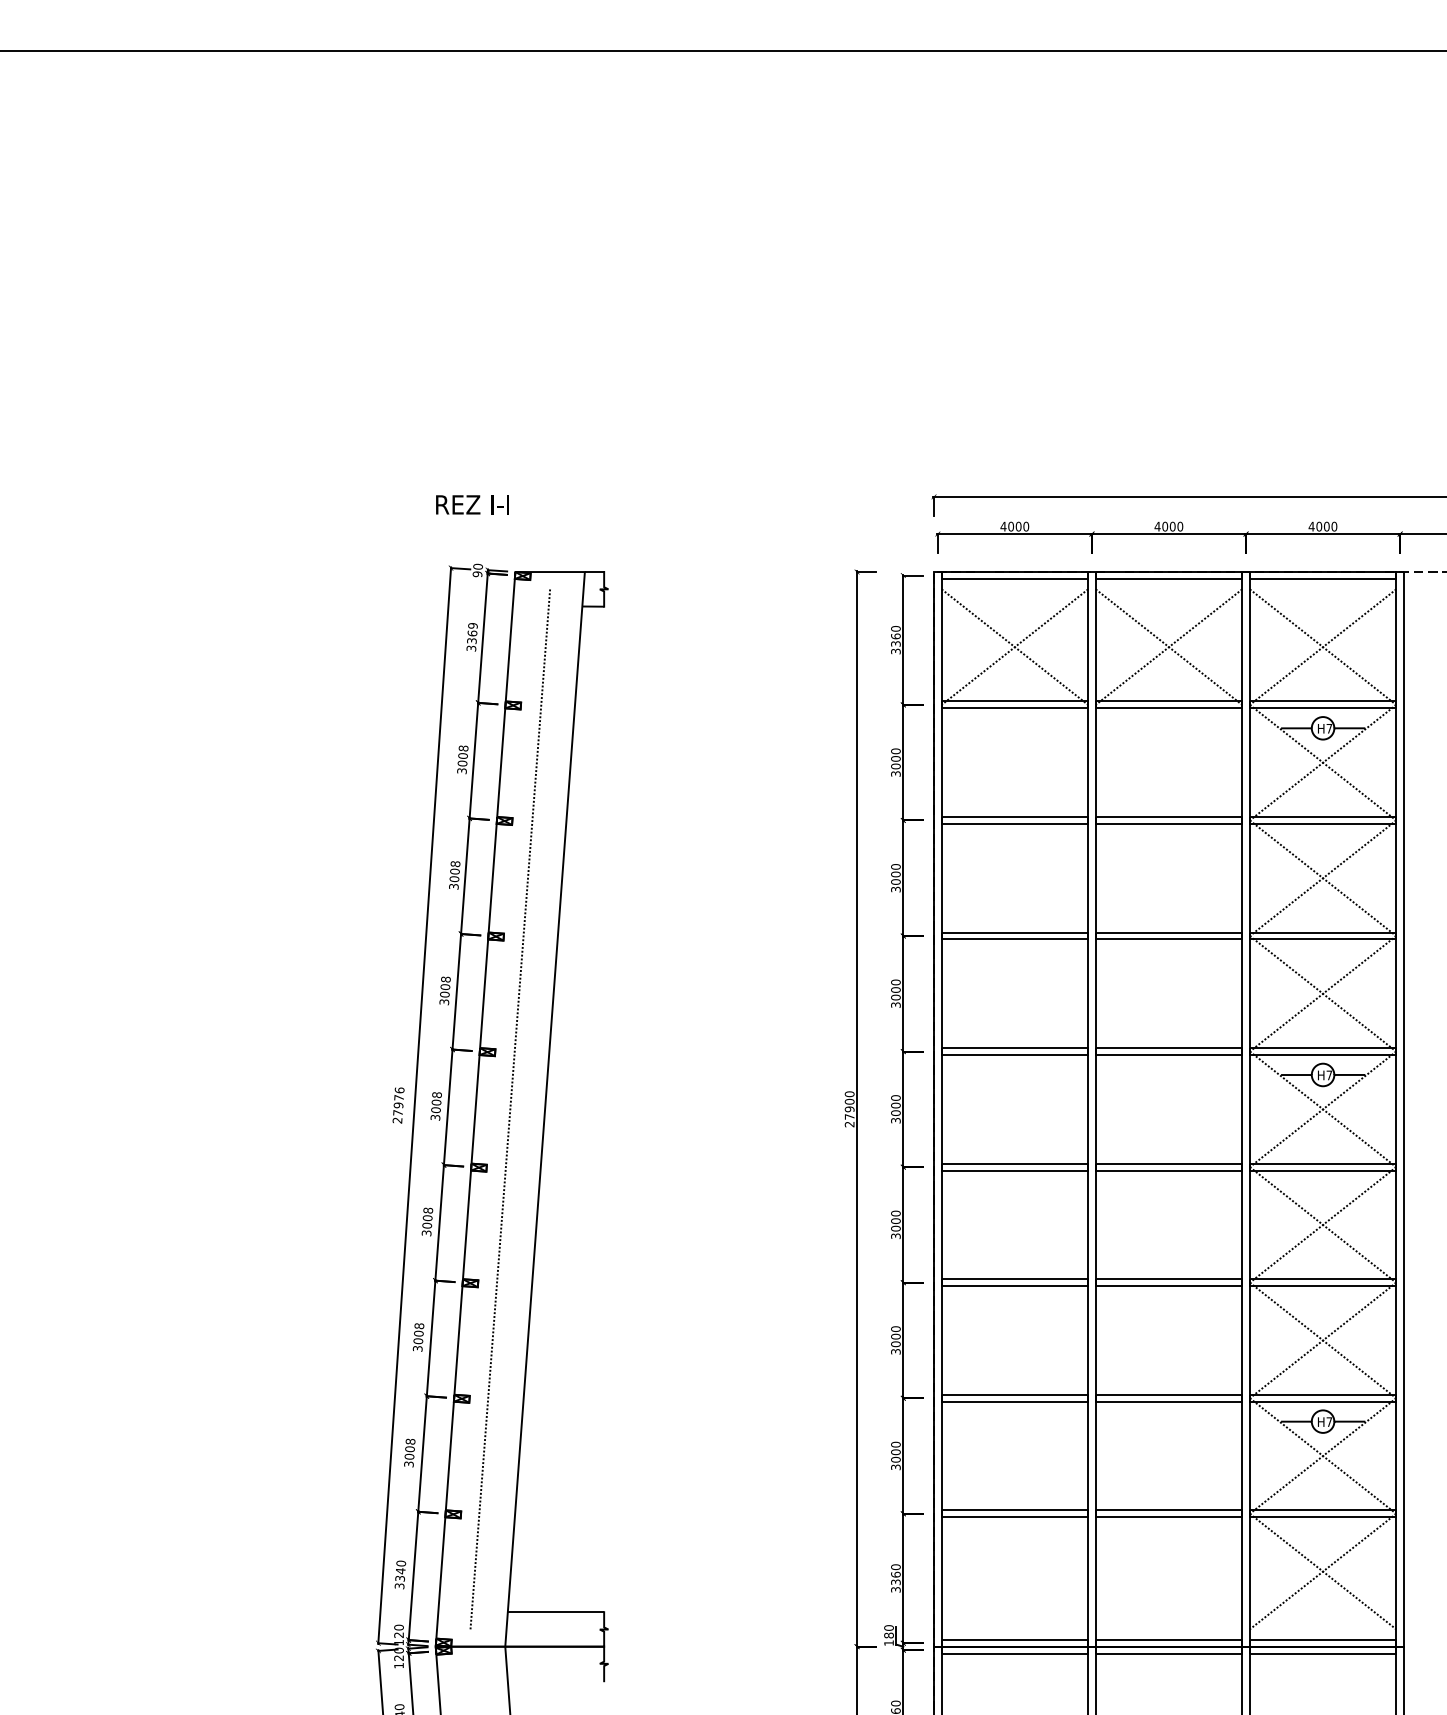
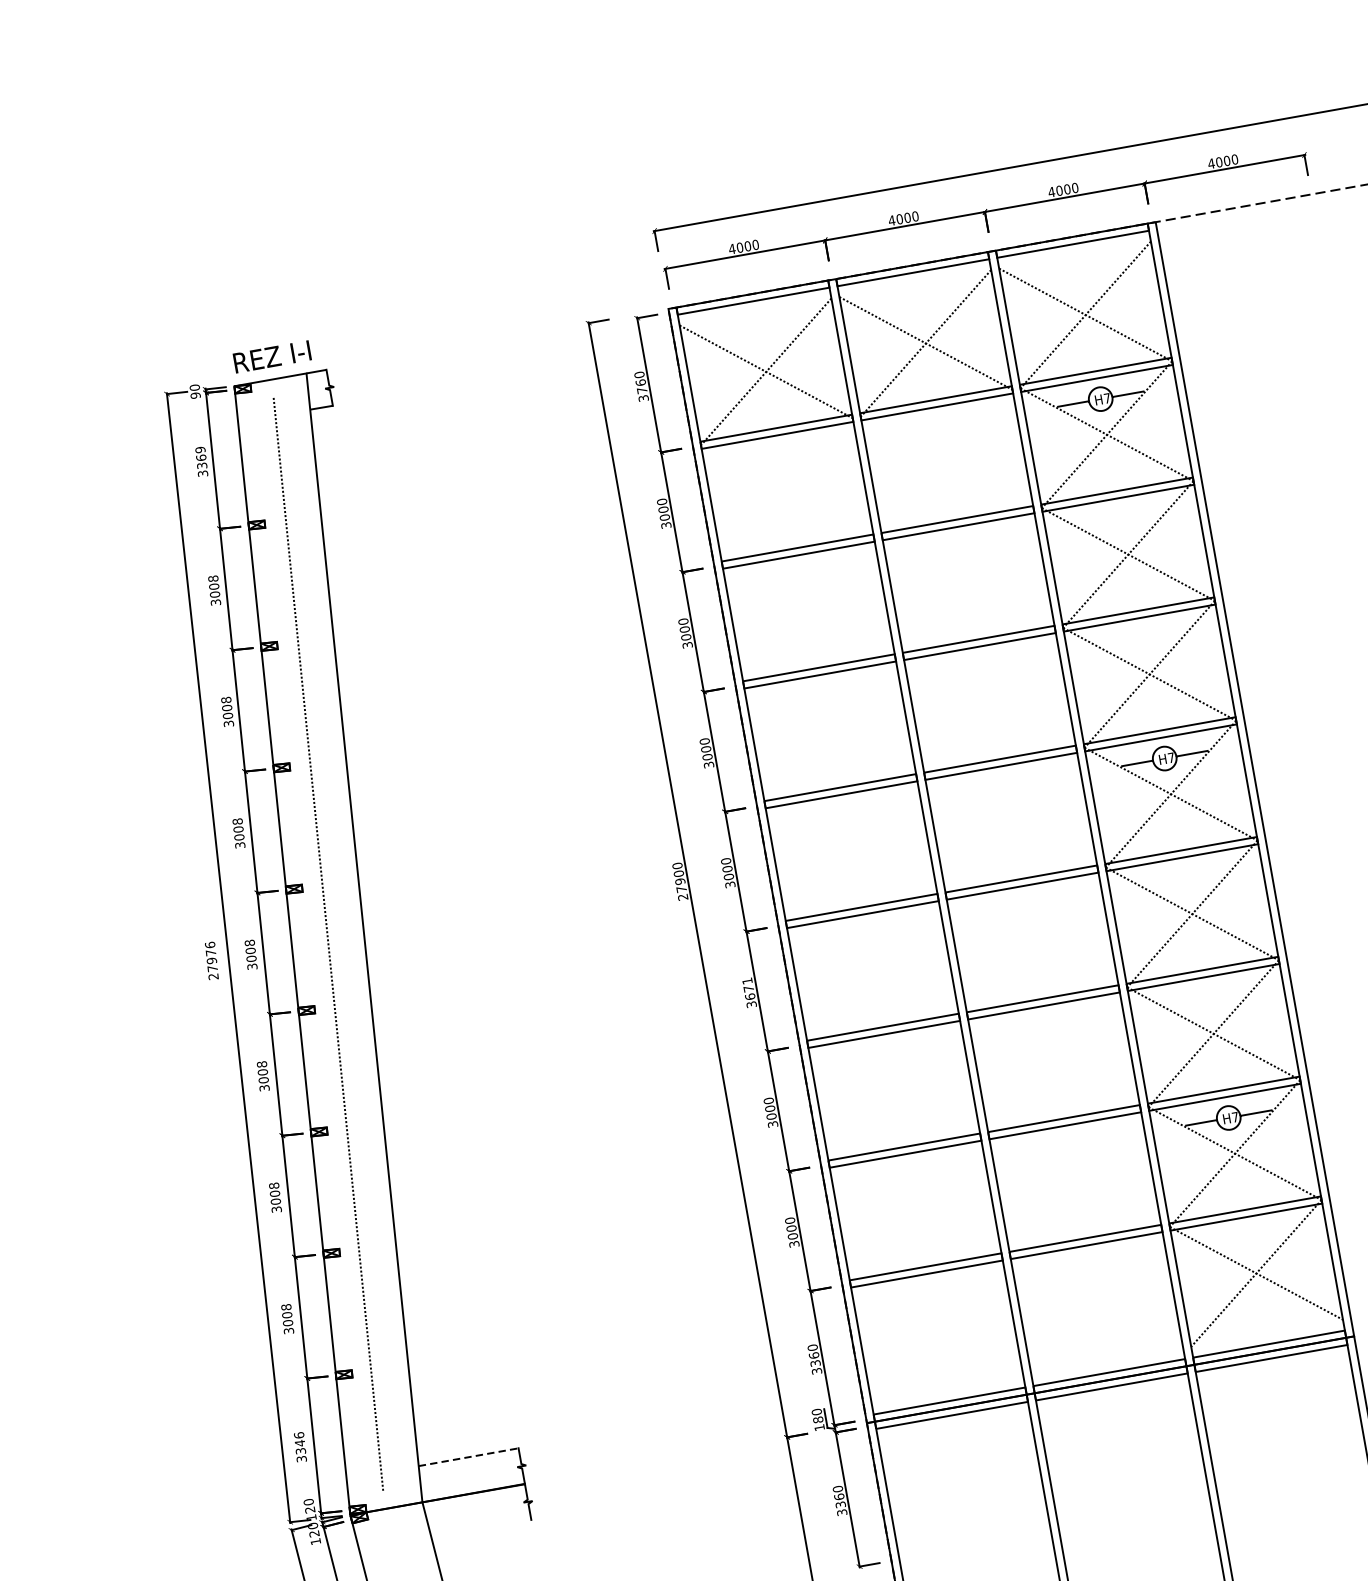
text: (472, 504) -> (272, 356), moved
text: (895, 643) -> (641, 390), 3360 -> 3760
text: (895, 1220) -> (748, 988), 3000 -> 3671
text: (400, 1562) -> (298, 1434), 3340 -> 3346
line: (556, 1612) -> (469, 1457), solid -> dashed

